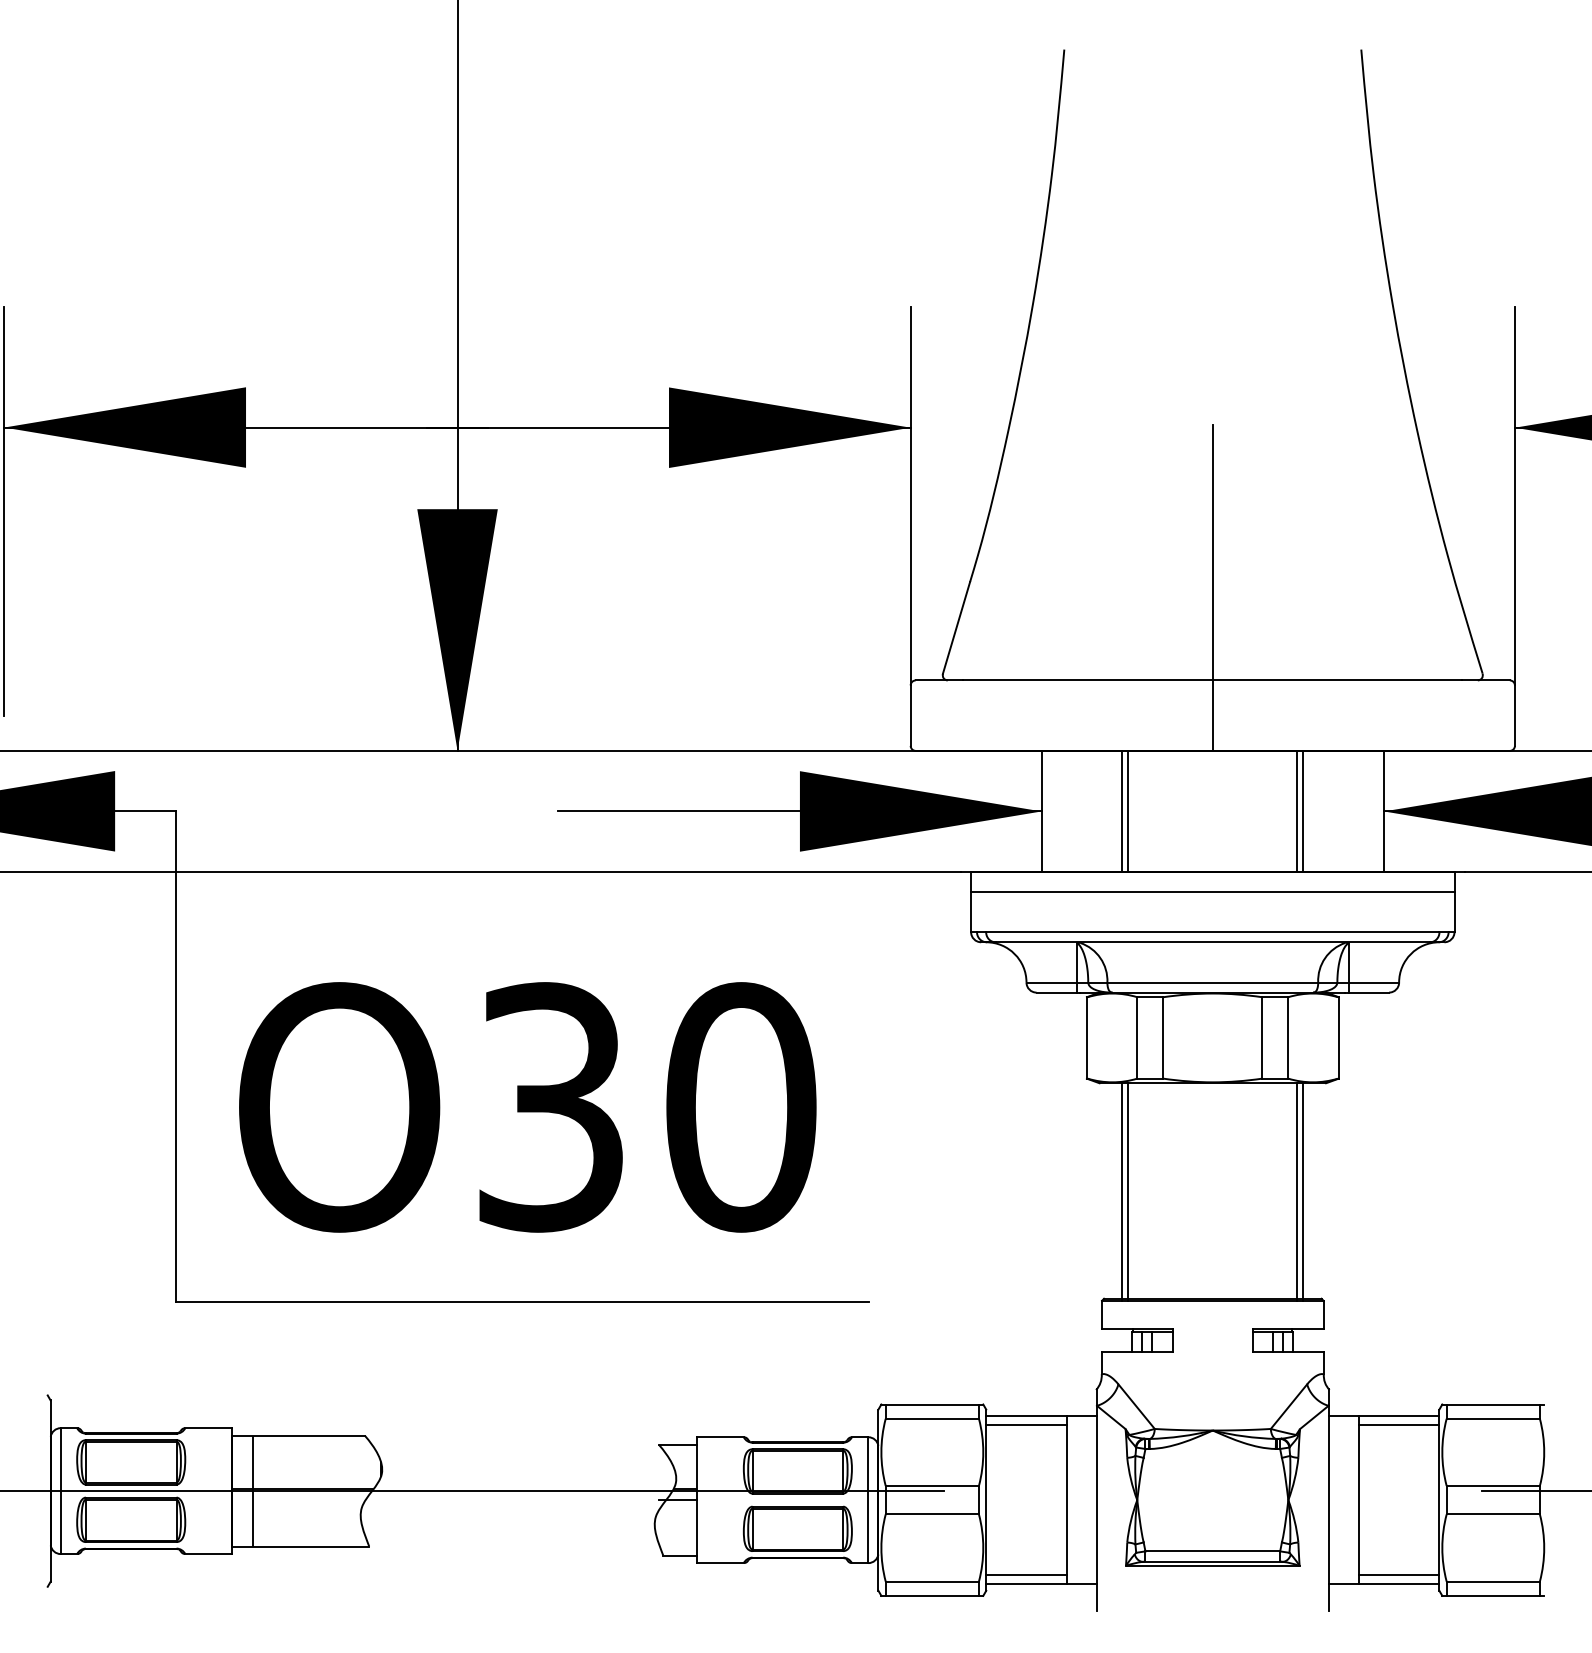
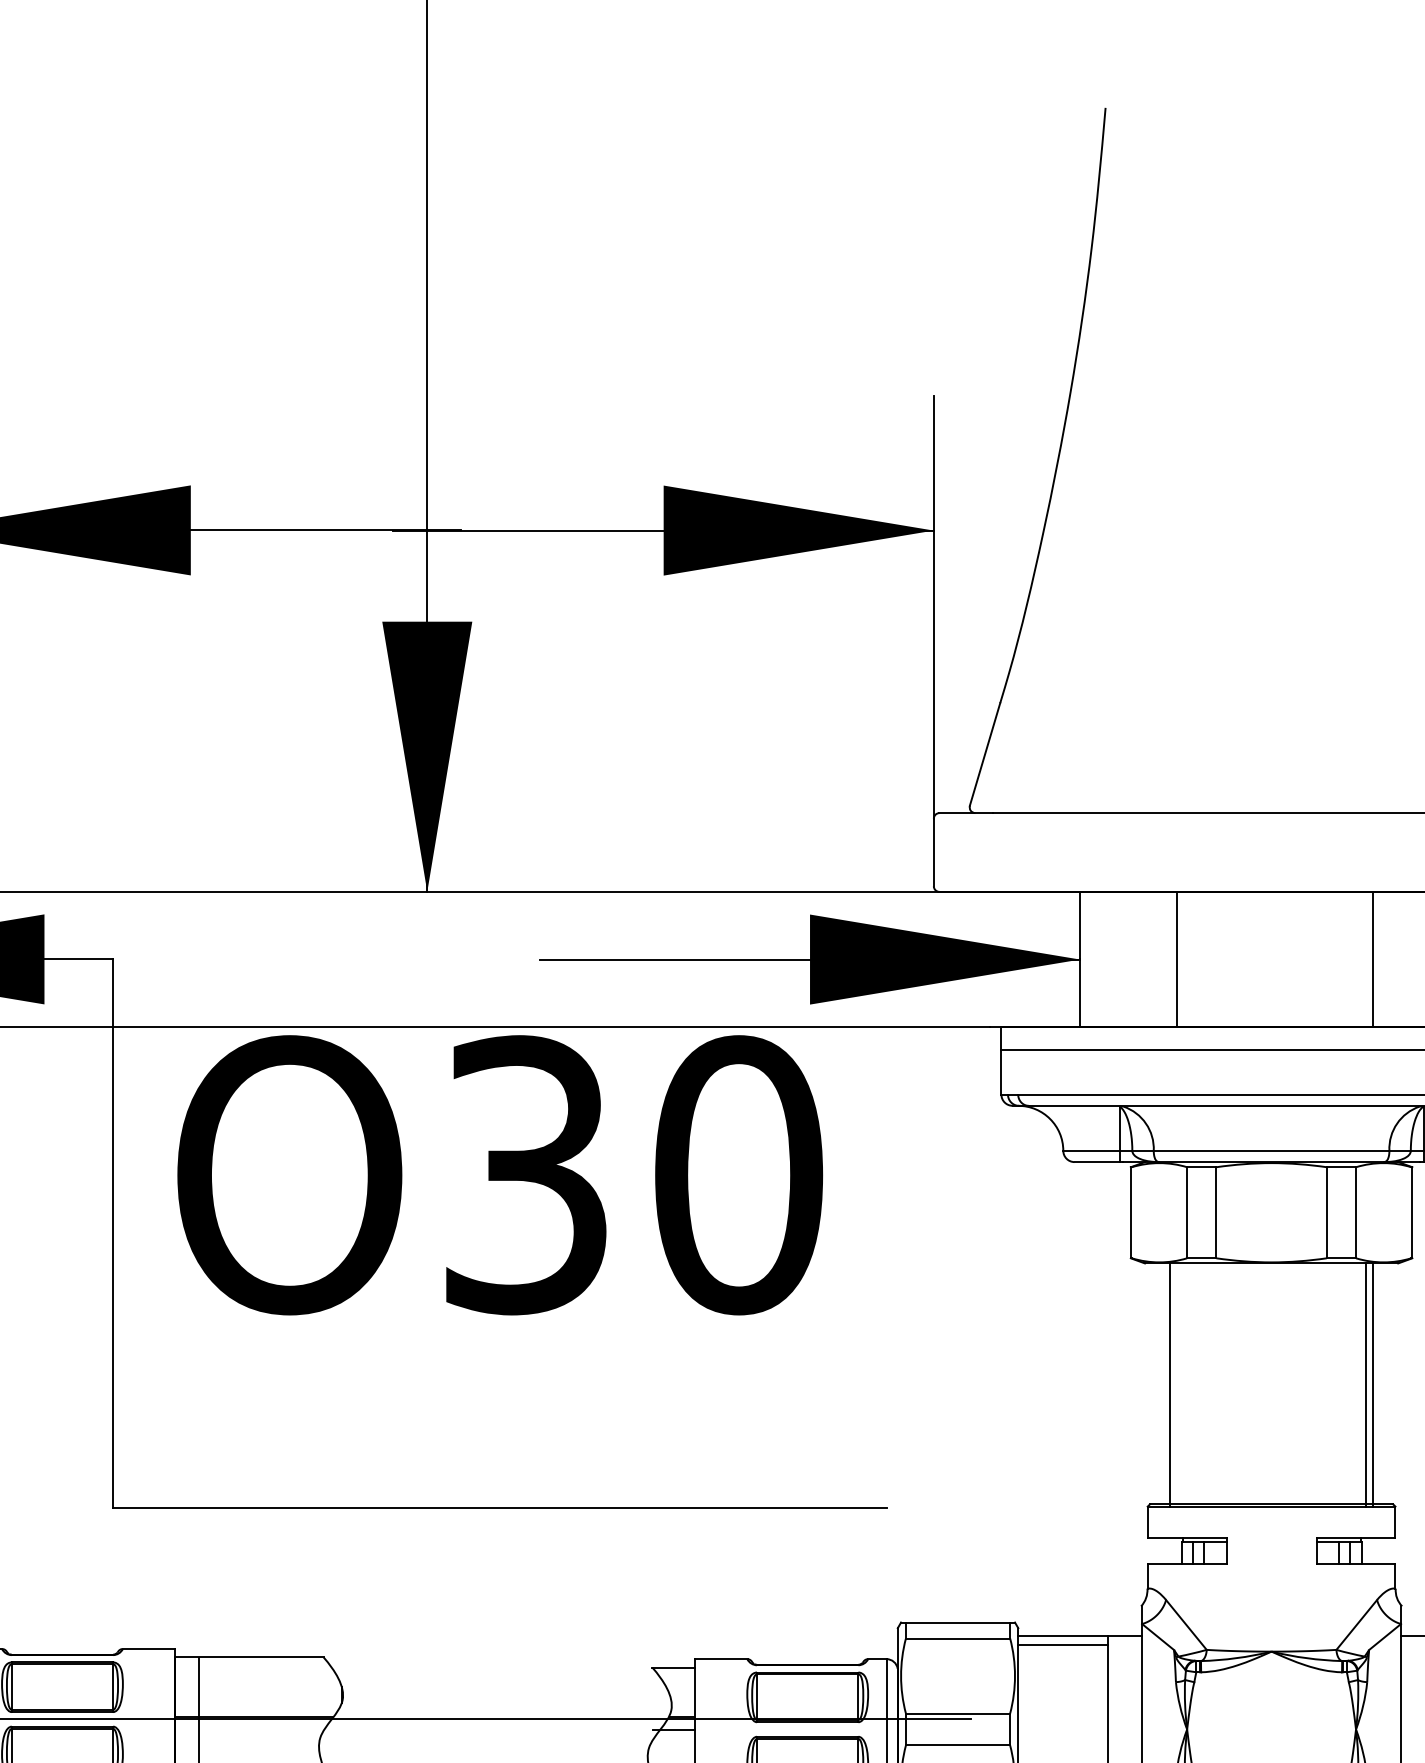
line: (1212, 587) -> (1271, 709), removed
line: (1122, 810) -> (1170, 958), removed
line: (1297, 810) -> (1366, 958), removed
text: (527, 1107) -> (499, 1175), moved
line: (1128, 1191) -> (1177, 1384), removed

